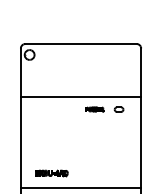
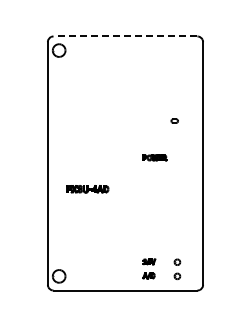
line: (81, 44) -> (125, 36), solid -> dashed
line: (81, 96) -> (125, 104), removed
part: (94, 109) -> (154, 157), moved
part: (119, 109) -> (174, 120), size x0.6
part: (51, 173) -> (87, 189), moved
line: (81, 188) -> (125, 222), removed

